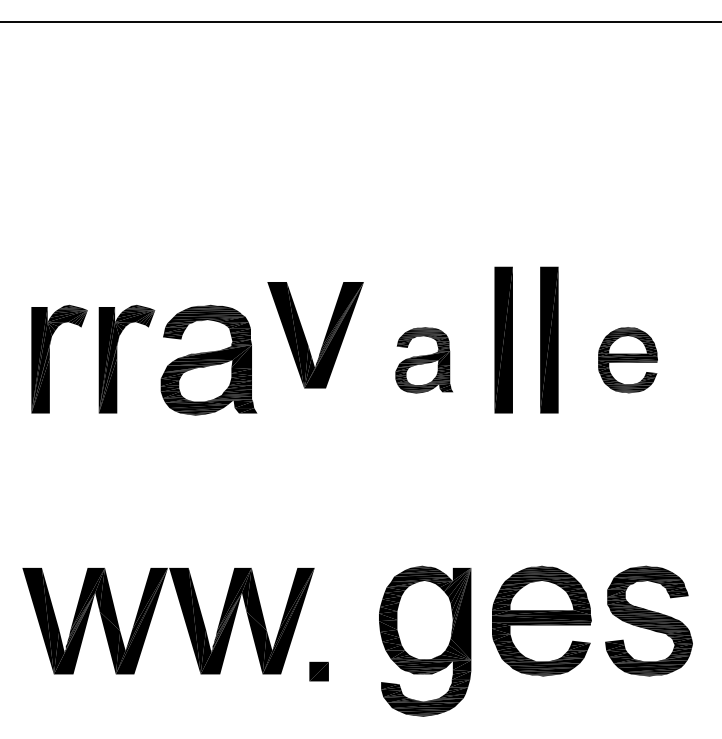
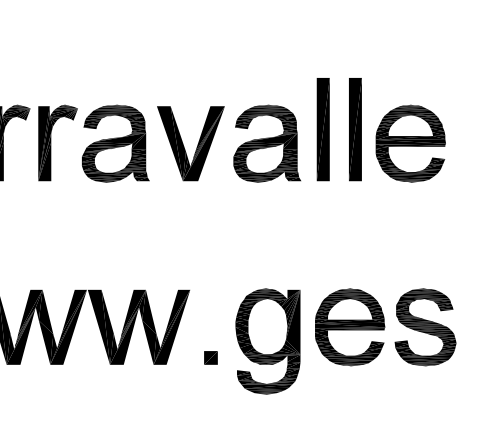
part: (324, 337) -> (197, 145), moved
part: (627, 359) -> (410, 143), size x1.67
part: (424, 360) -> (267, 143), size x1.67
part: (318, 671) -> (210, 357), moved

